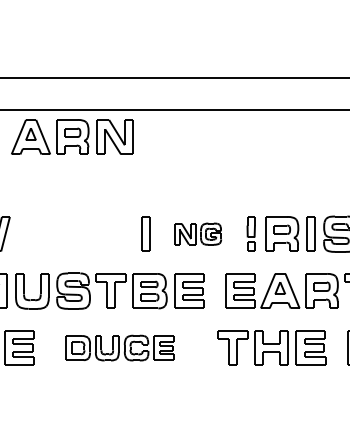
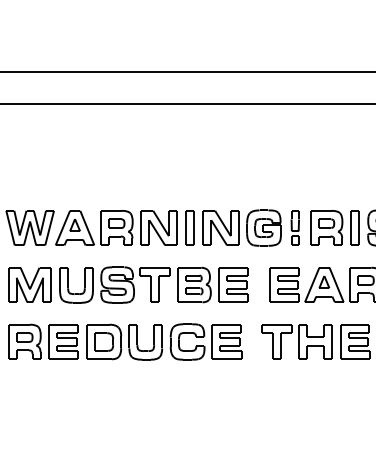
part: (72, 136) -> (116, 227), moved
part: (197, 233) -> (241, 227), size x1.67
part: (120, 347) -> (164, 341), size x1.43

